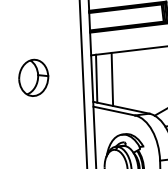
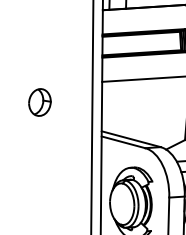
part: (33, 77) -> (39, 102), size x0.7
line: (96, 78) -> (106, 106), removed
line: (112, 79) -> (123, 108), removed

